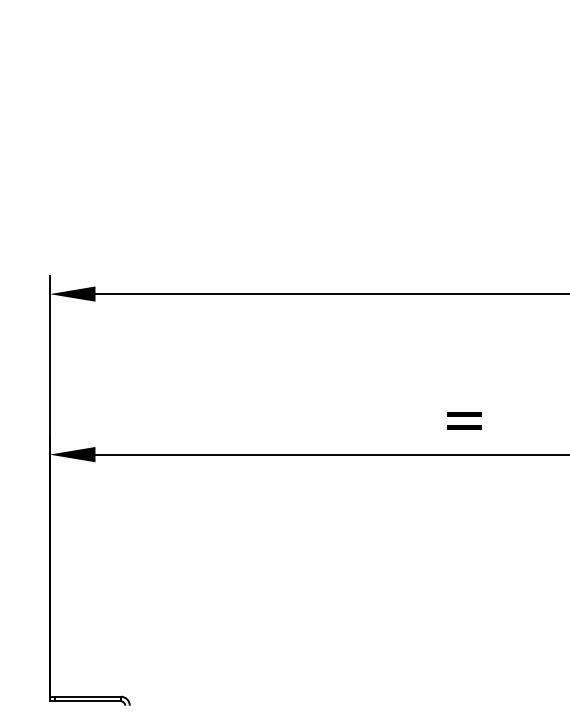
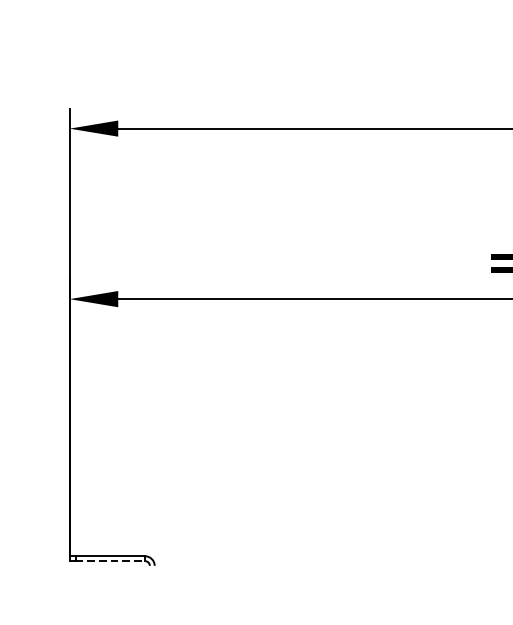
line: (88, 701) -> (110, 561), solid -> dashed

